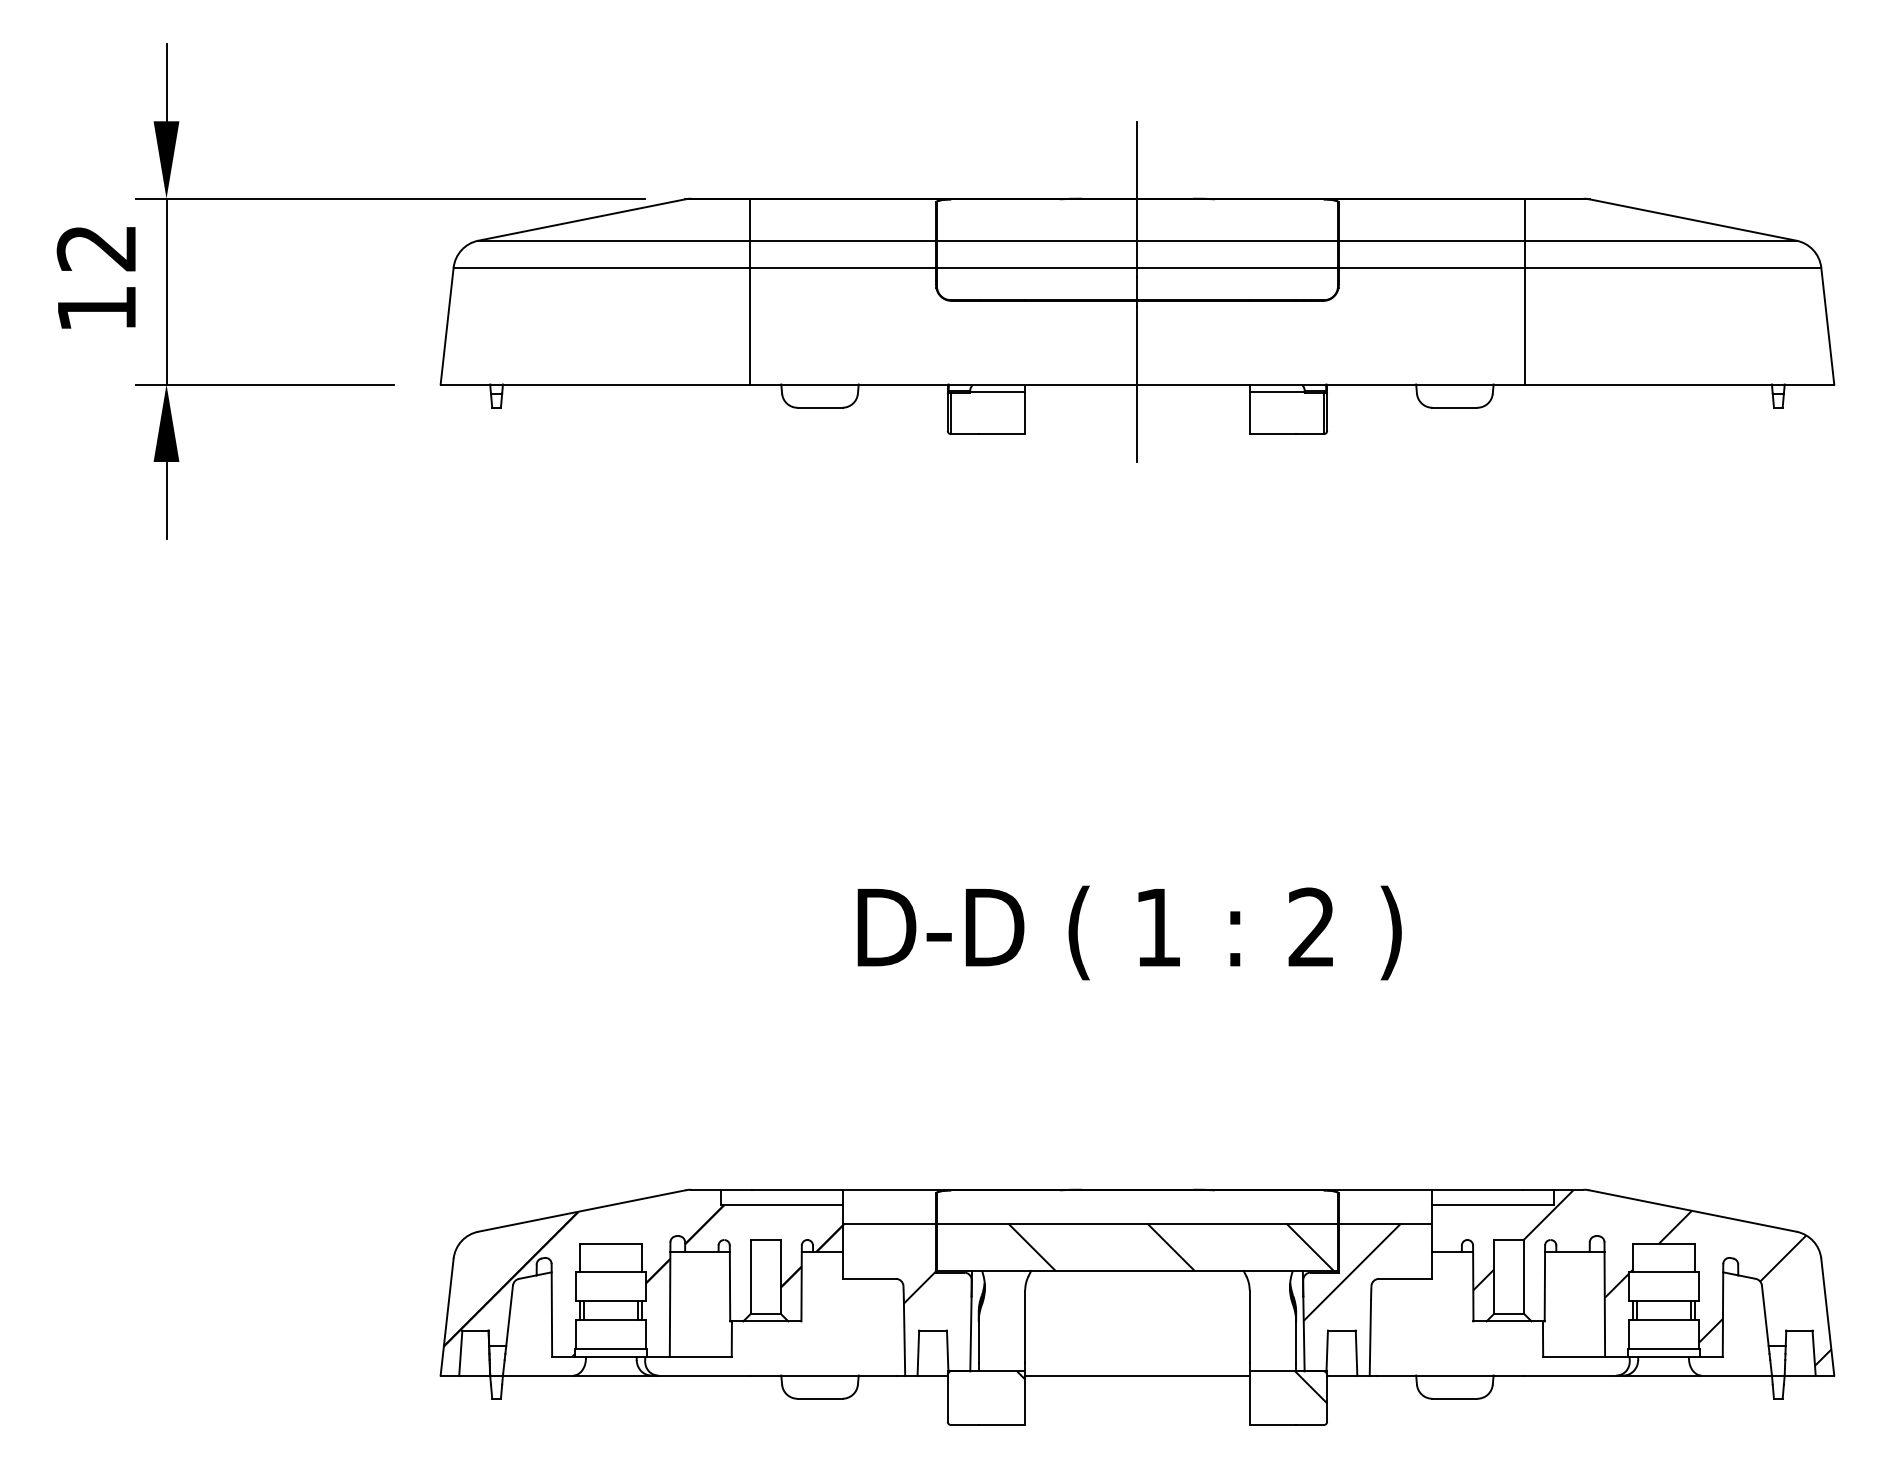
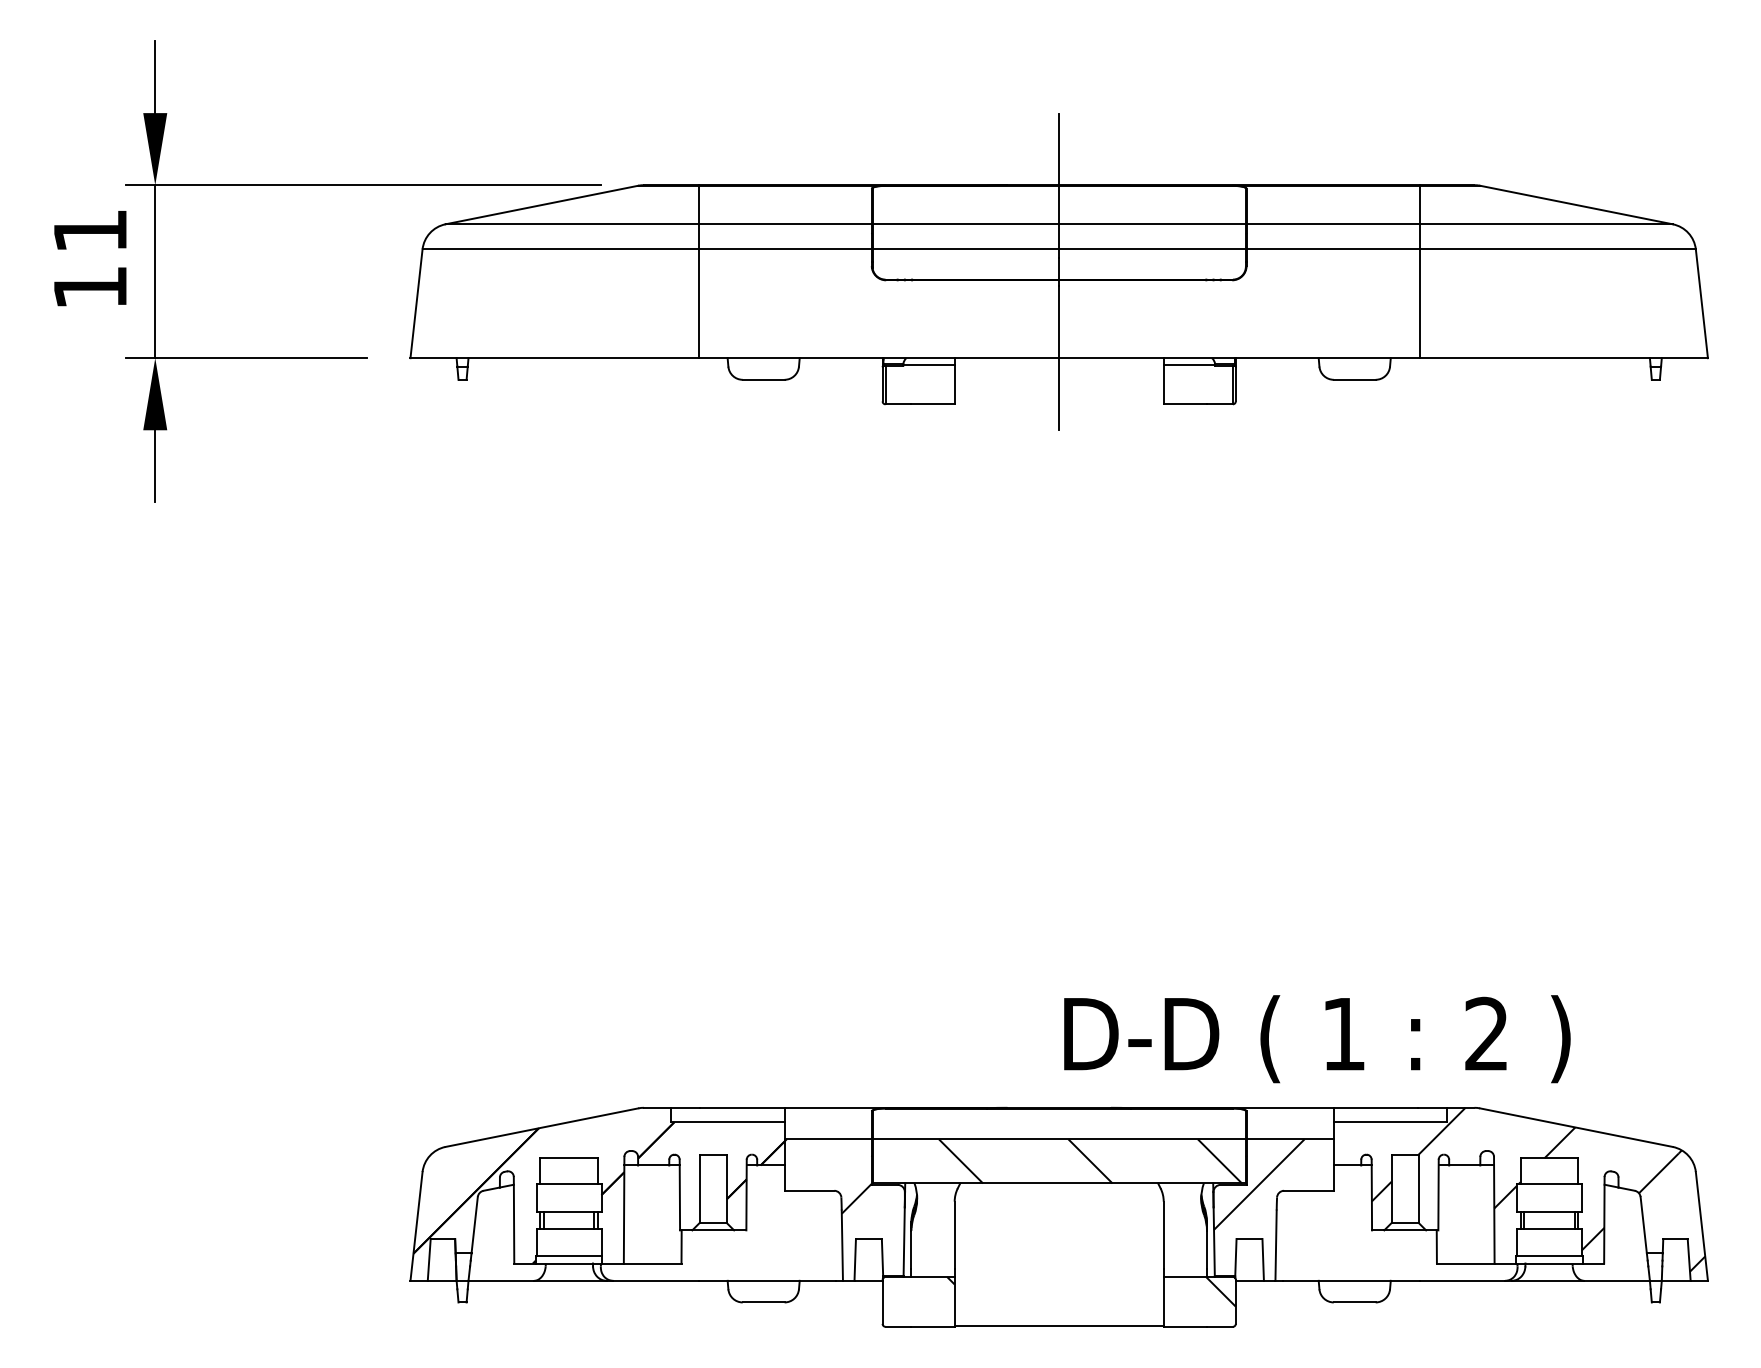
text: (95, 248) -> (89, 231), 12 -> 11
text: (1129, 932) -> (1317, 1038), moved
line: (1137, 1375) -> (1059, 1326), moved

